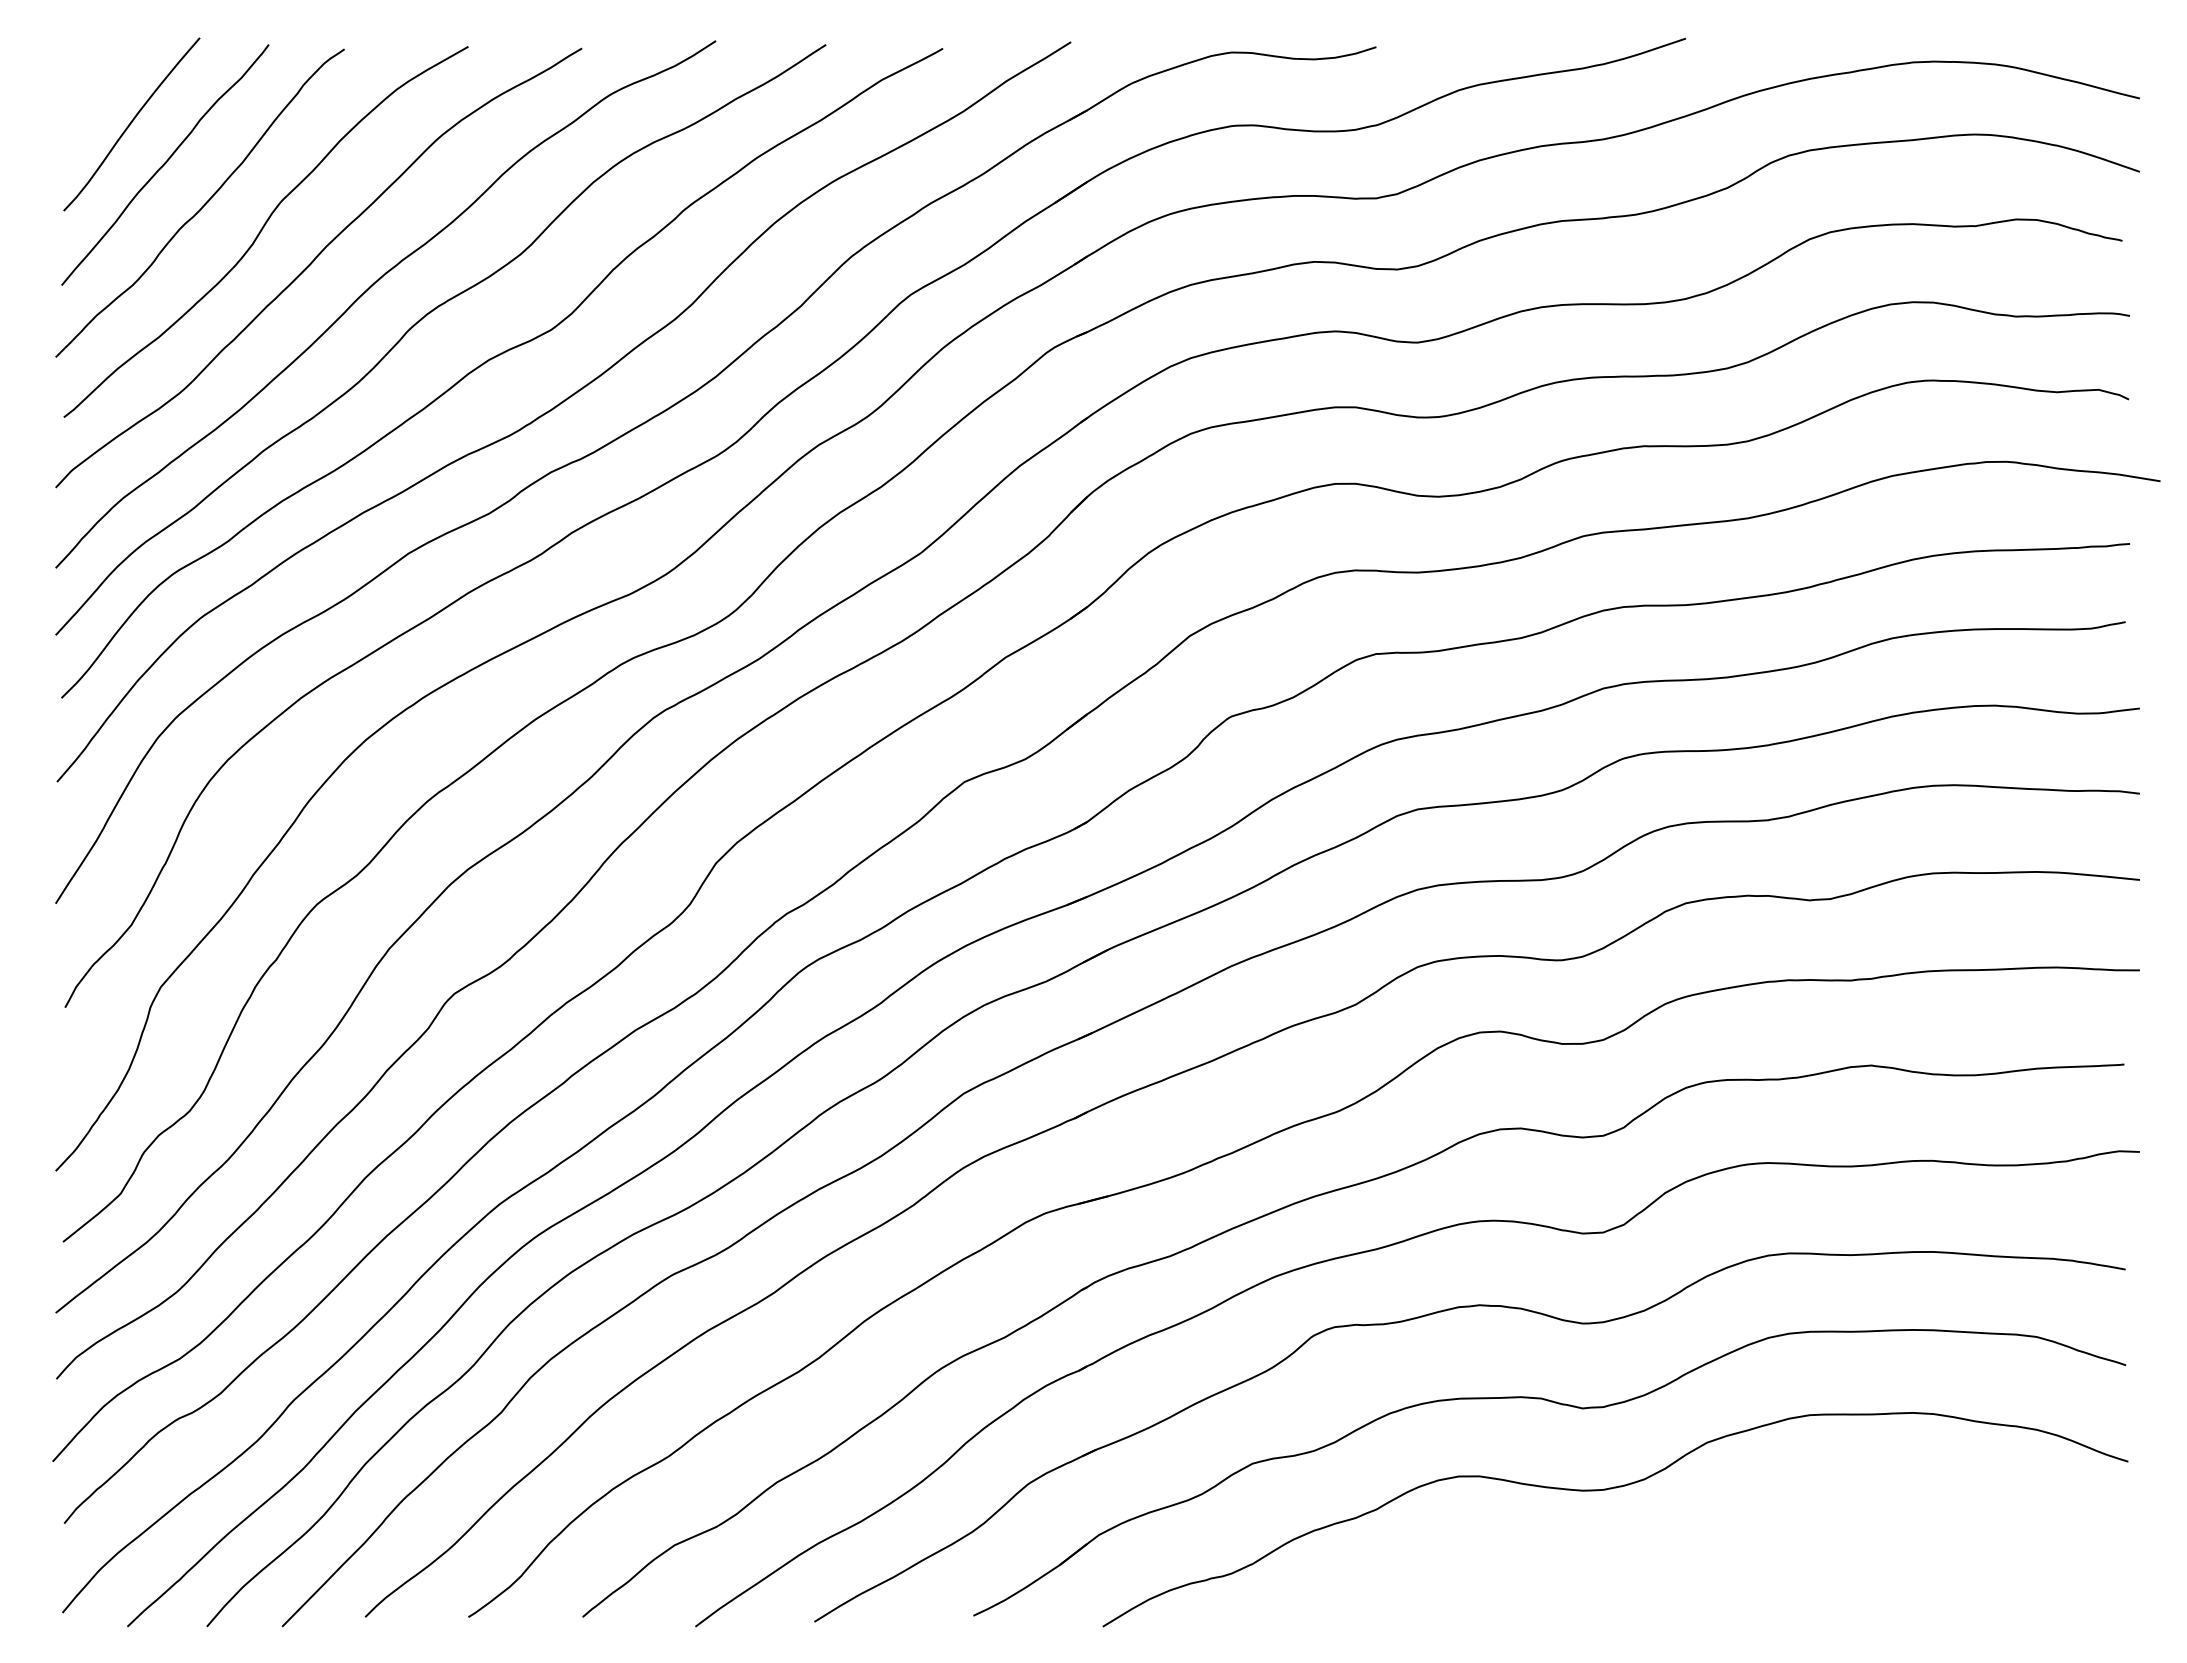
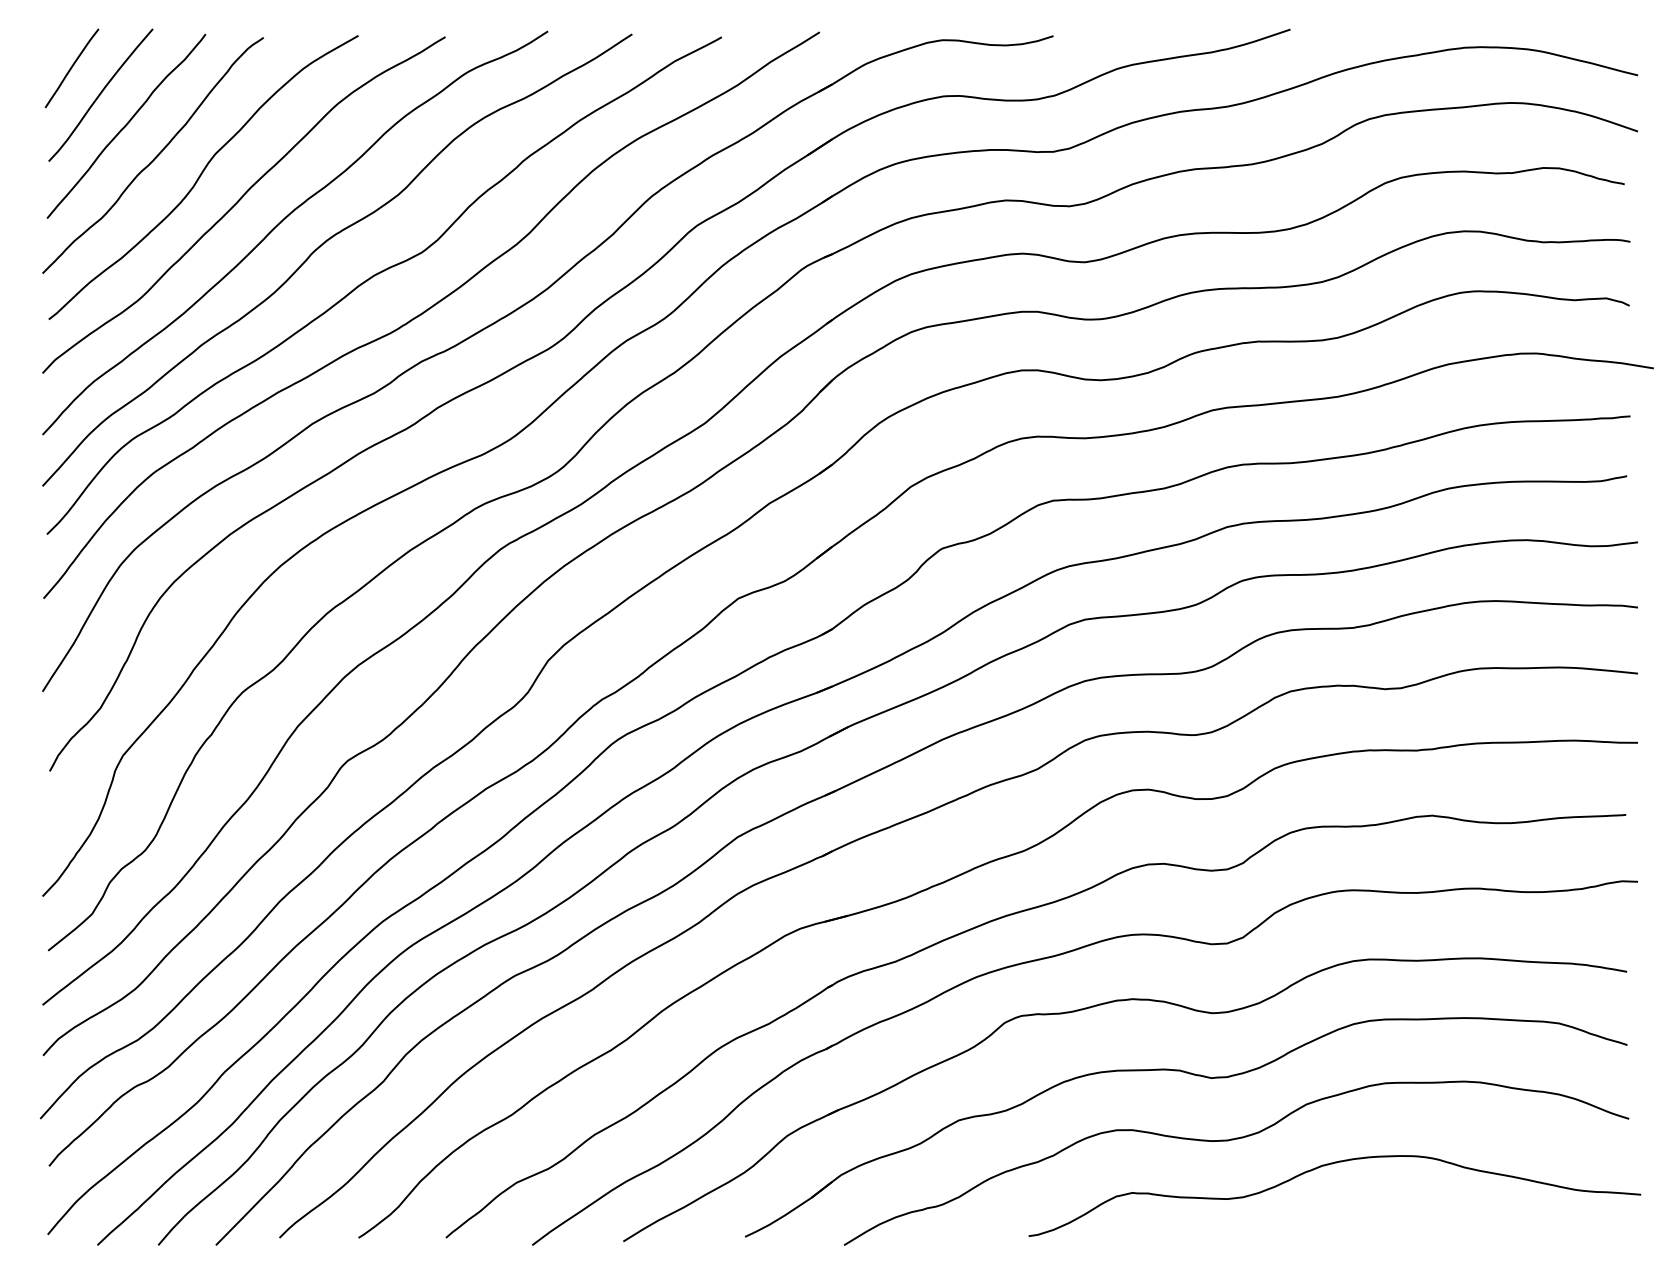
curve: (93, 89) -> (71, 68), added
curve: (1734, 1522) -> (1327, 1165), added

